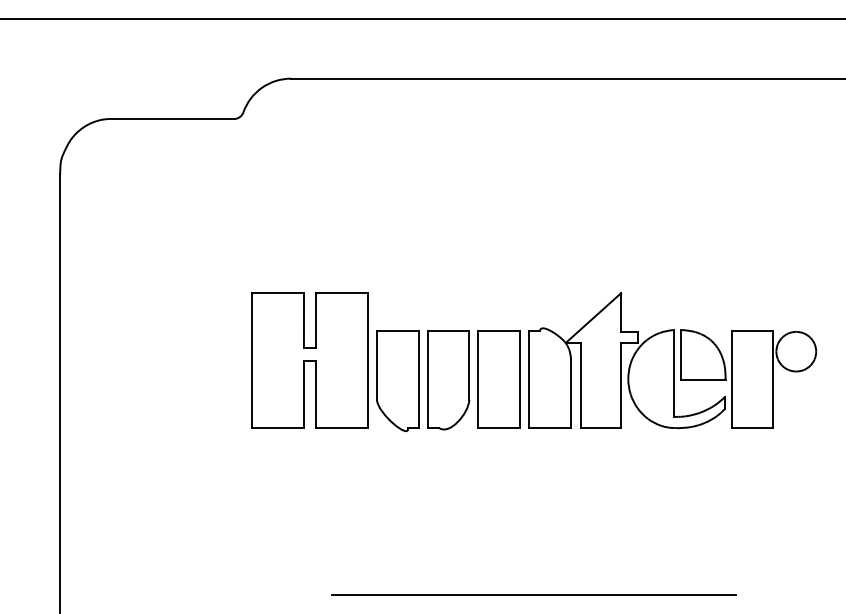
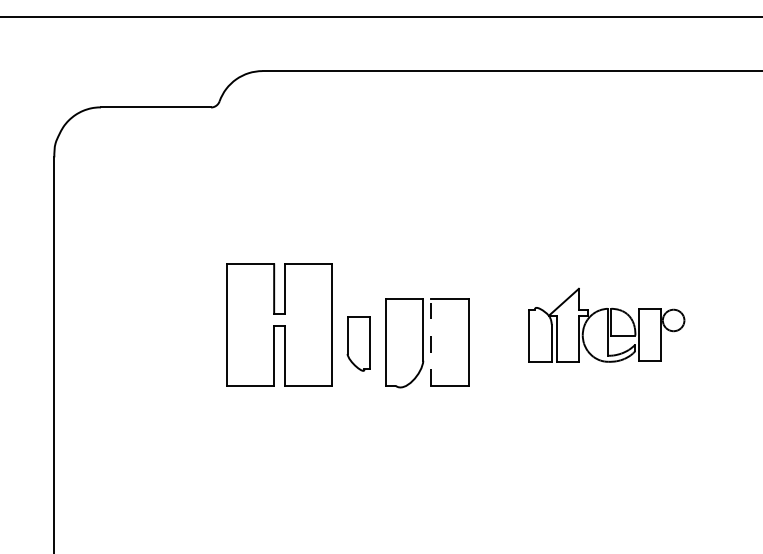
part: (672, 360) -> (606, 325), size x0.6
line: (478, 378) -> (431, 341), solid -> dashed
part: (397, 380) -> (358, 343), size x0.6
line: (533, 595) -> (481, 537), removed

